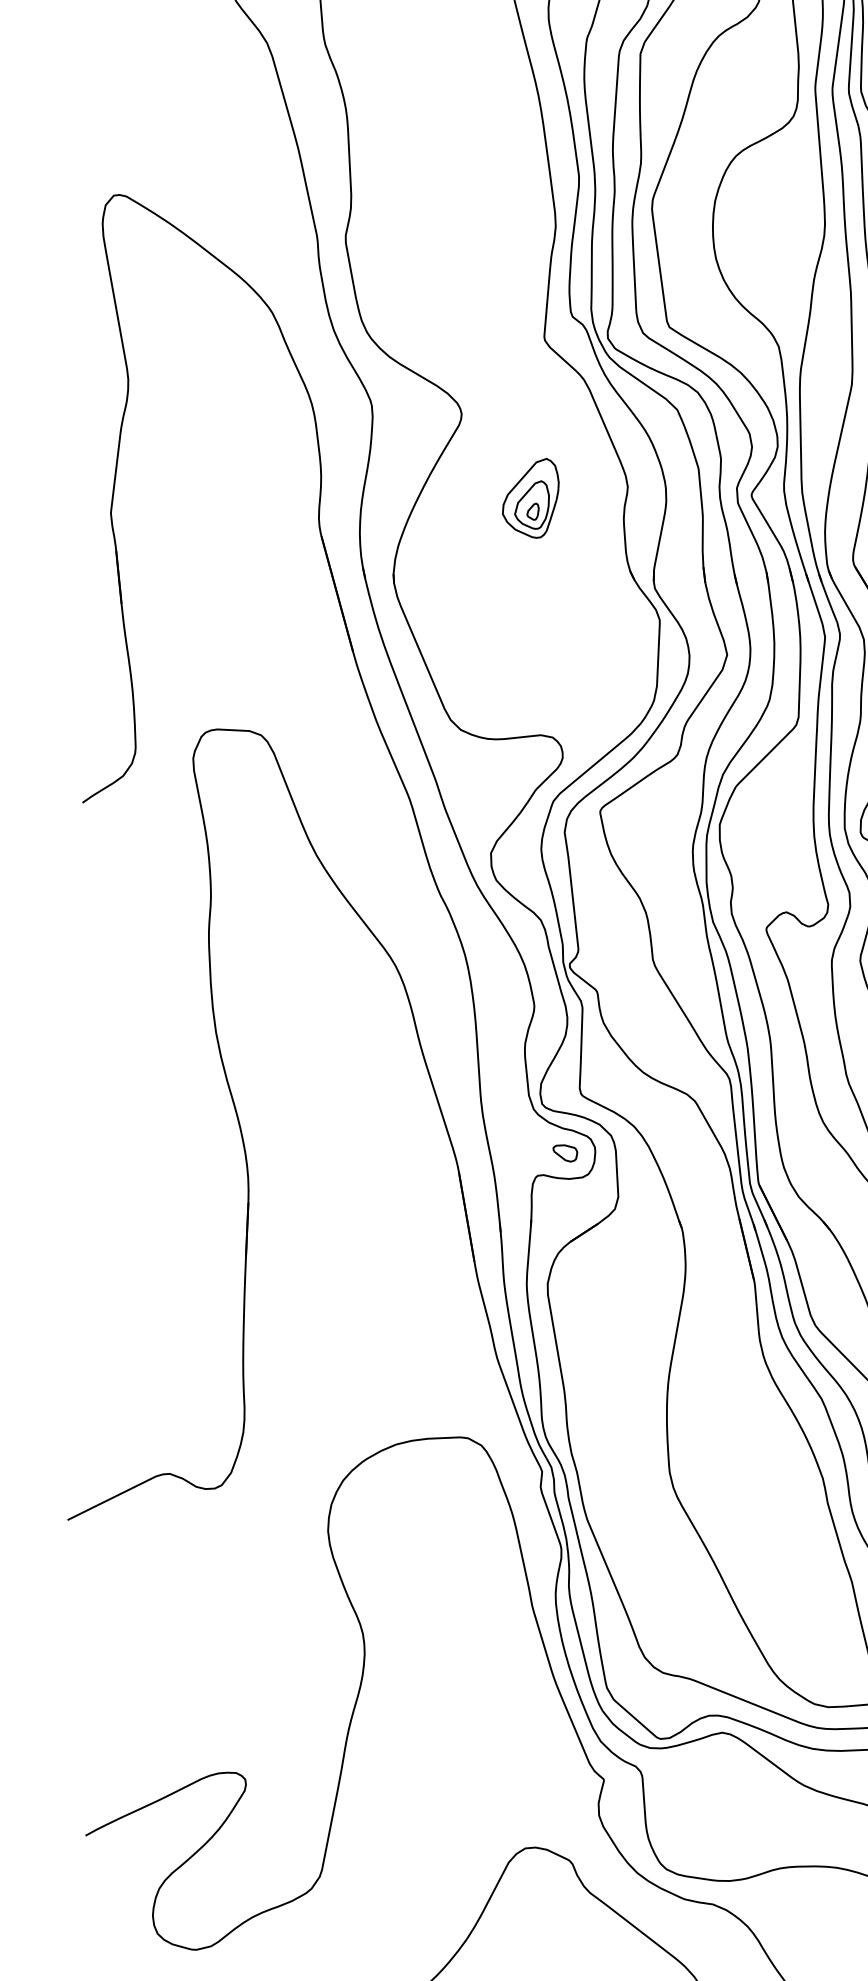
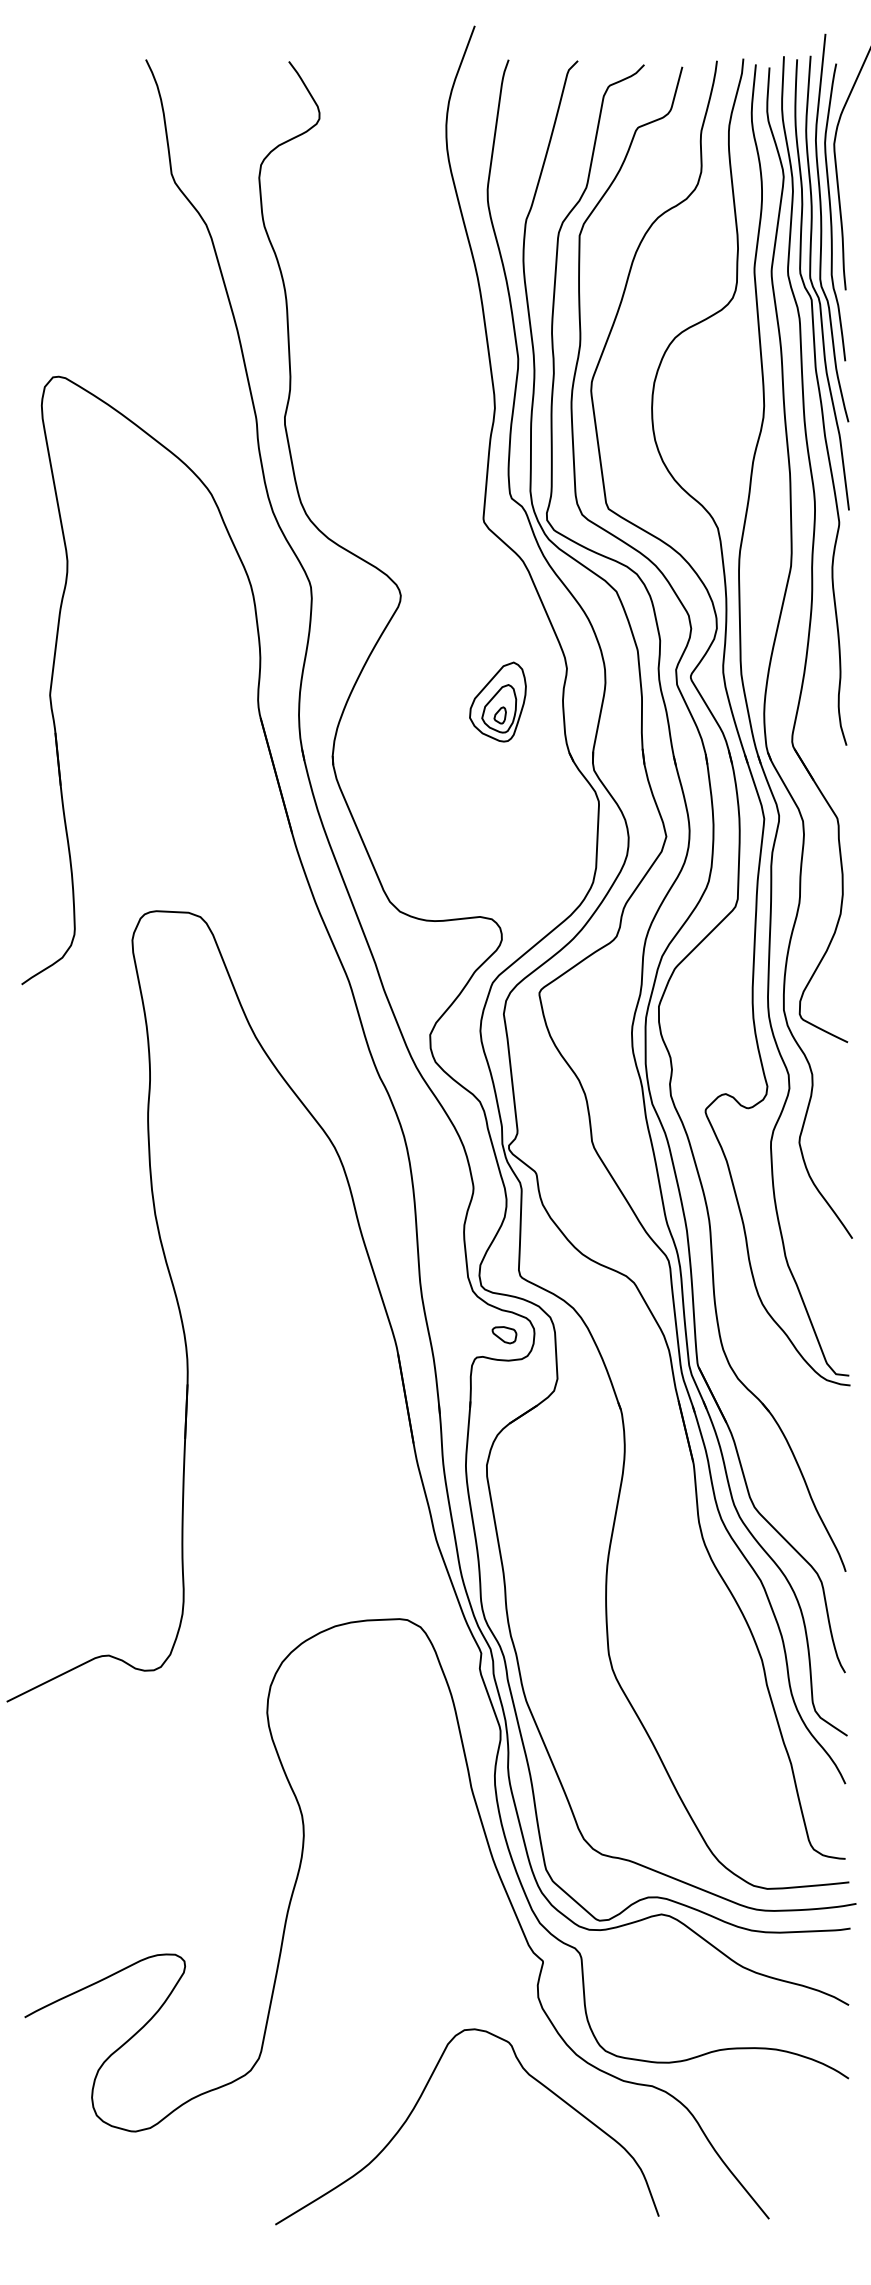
part: (530, 497) -> (497, 701), moved

